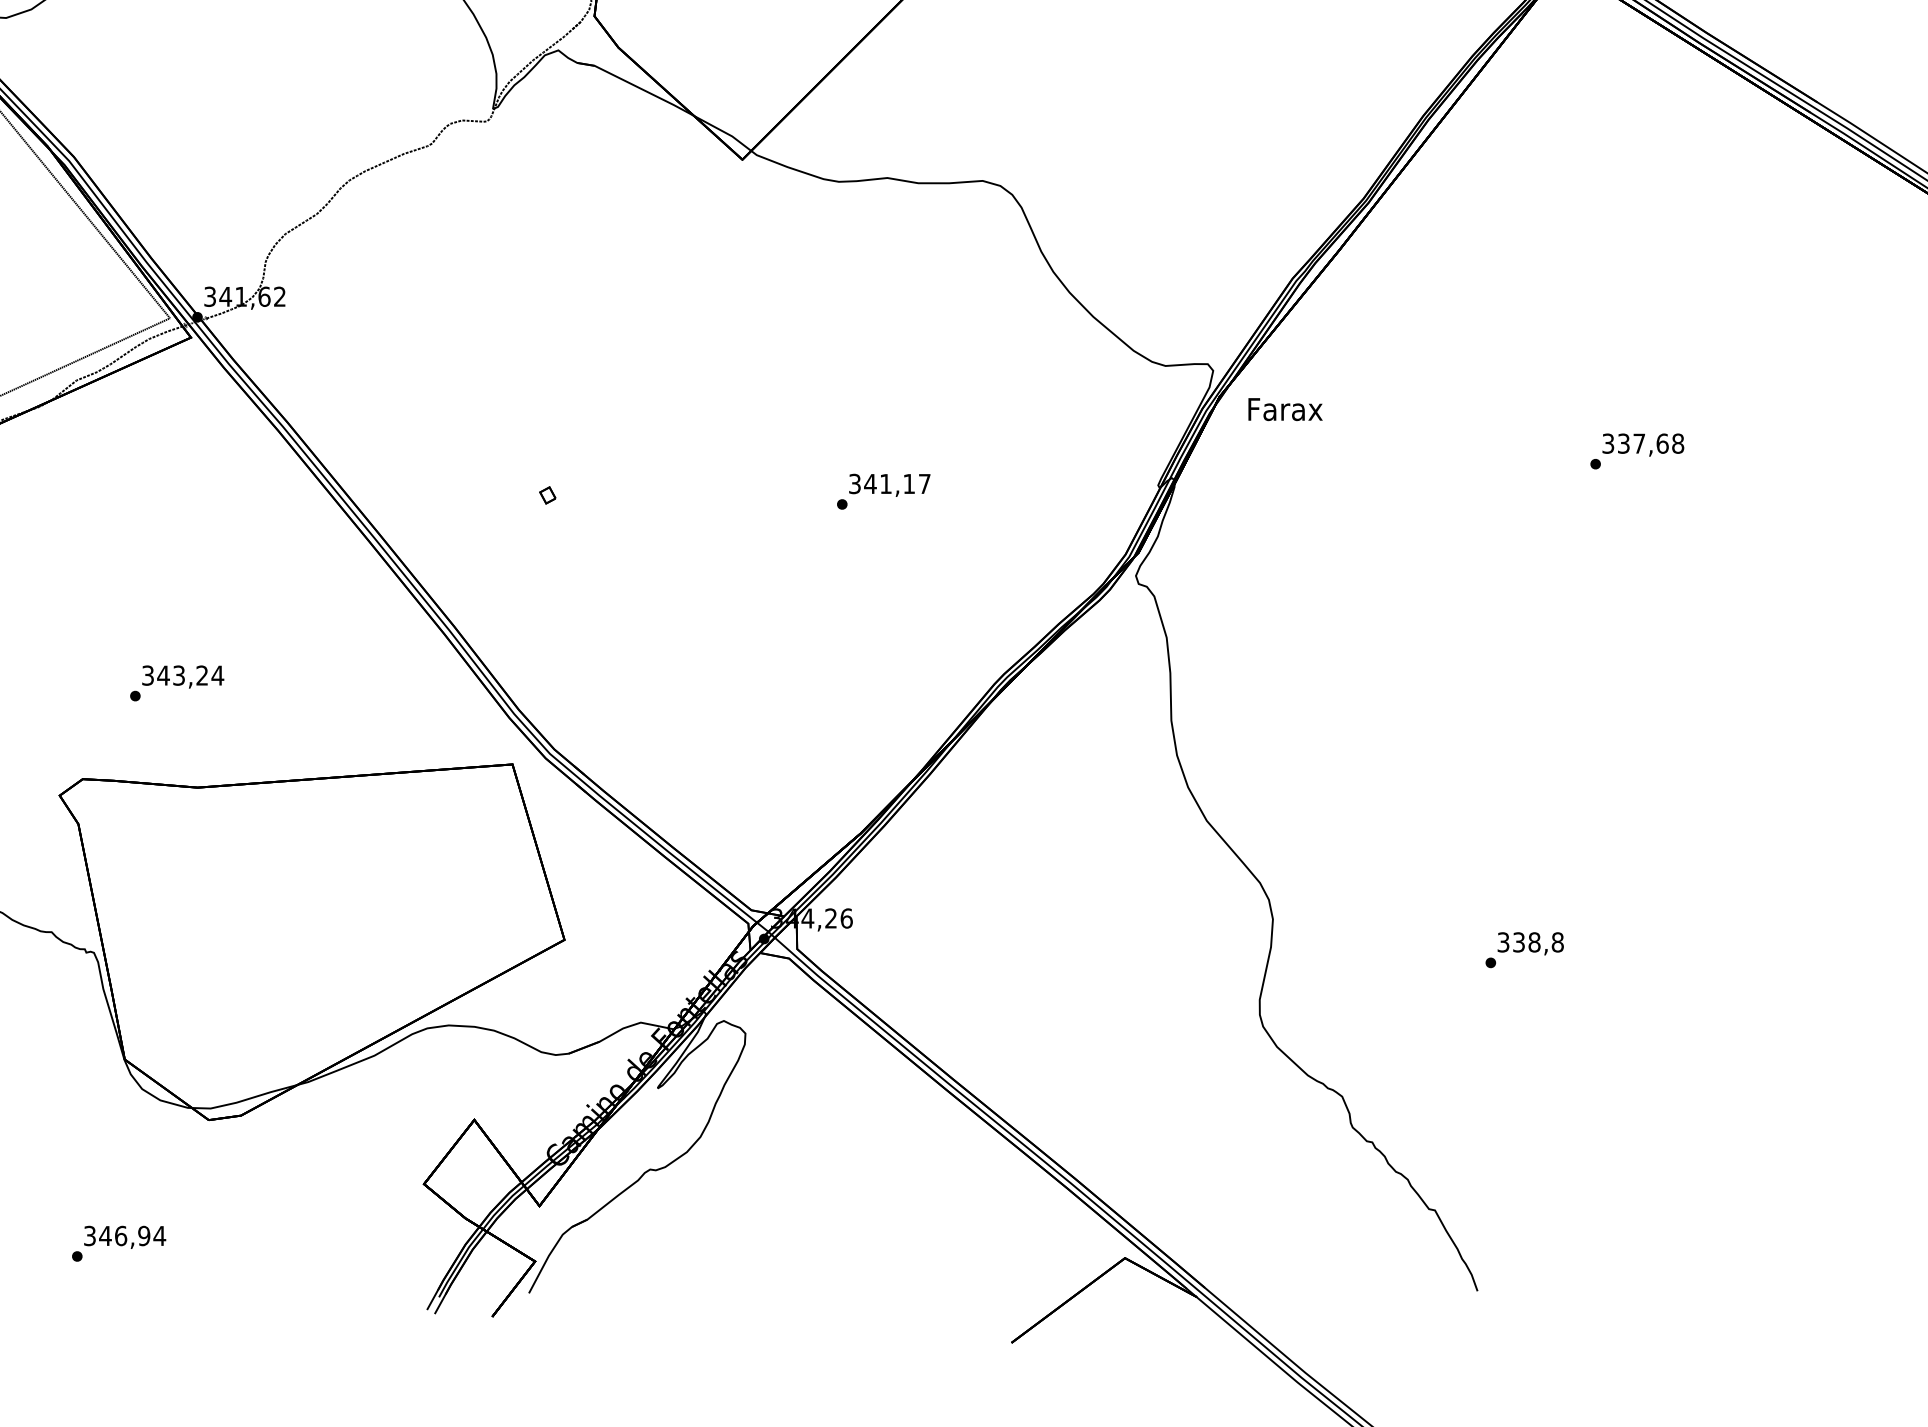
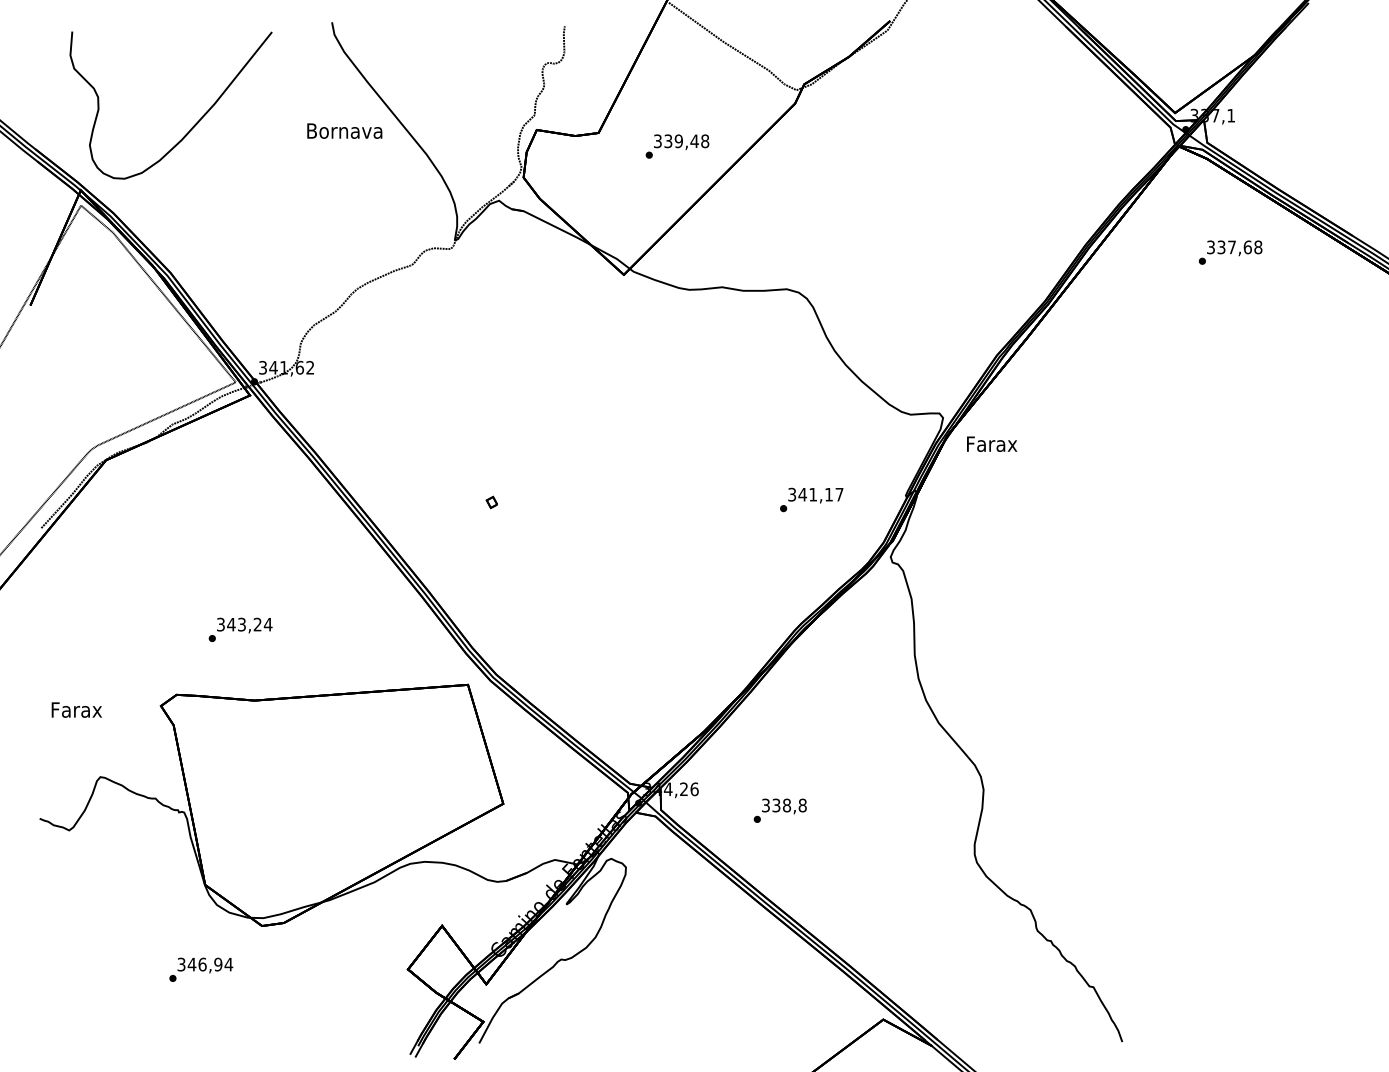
text: (1637, 451) -> (1230, 252), moved
text: (883, 491) -> (811, 499), moved
text: (1523, 949) -> (779, 810), moved
text: (119, 1243) -> (201, 969), moved

